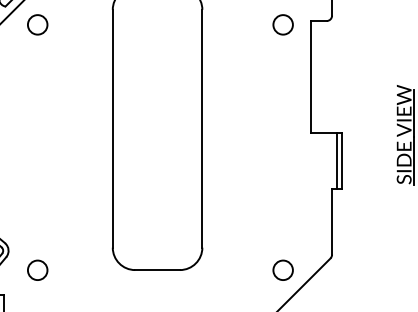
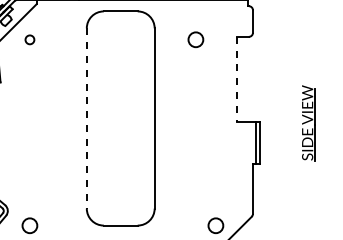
circle: (37, 24) -> (29, 39), size x0.6
circle: (282, 24) -> (195, 39), moved
line: (311, 77) -> (237, 79), solid -> dashed
line: (112, 130) -> (86, 119), solid -> dashed

